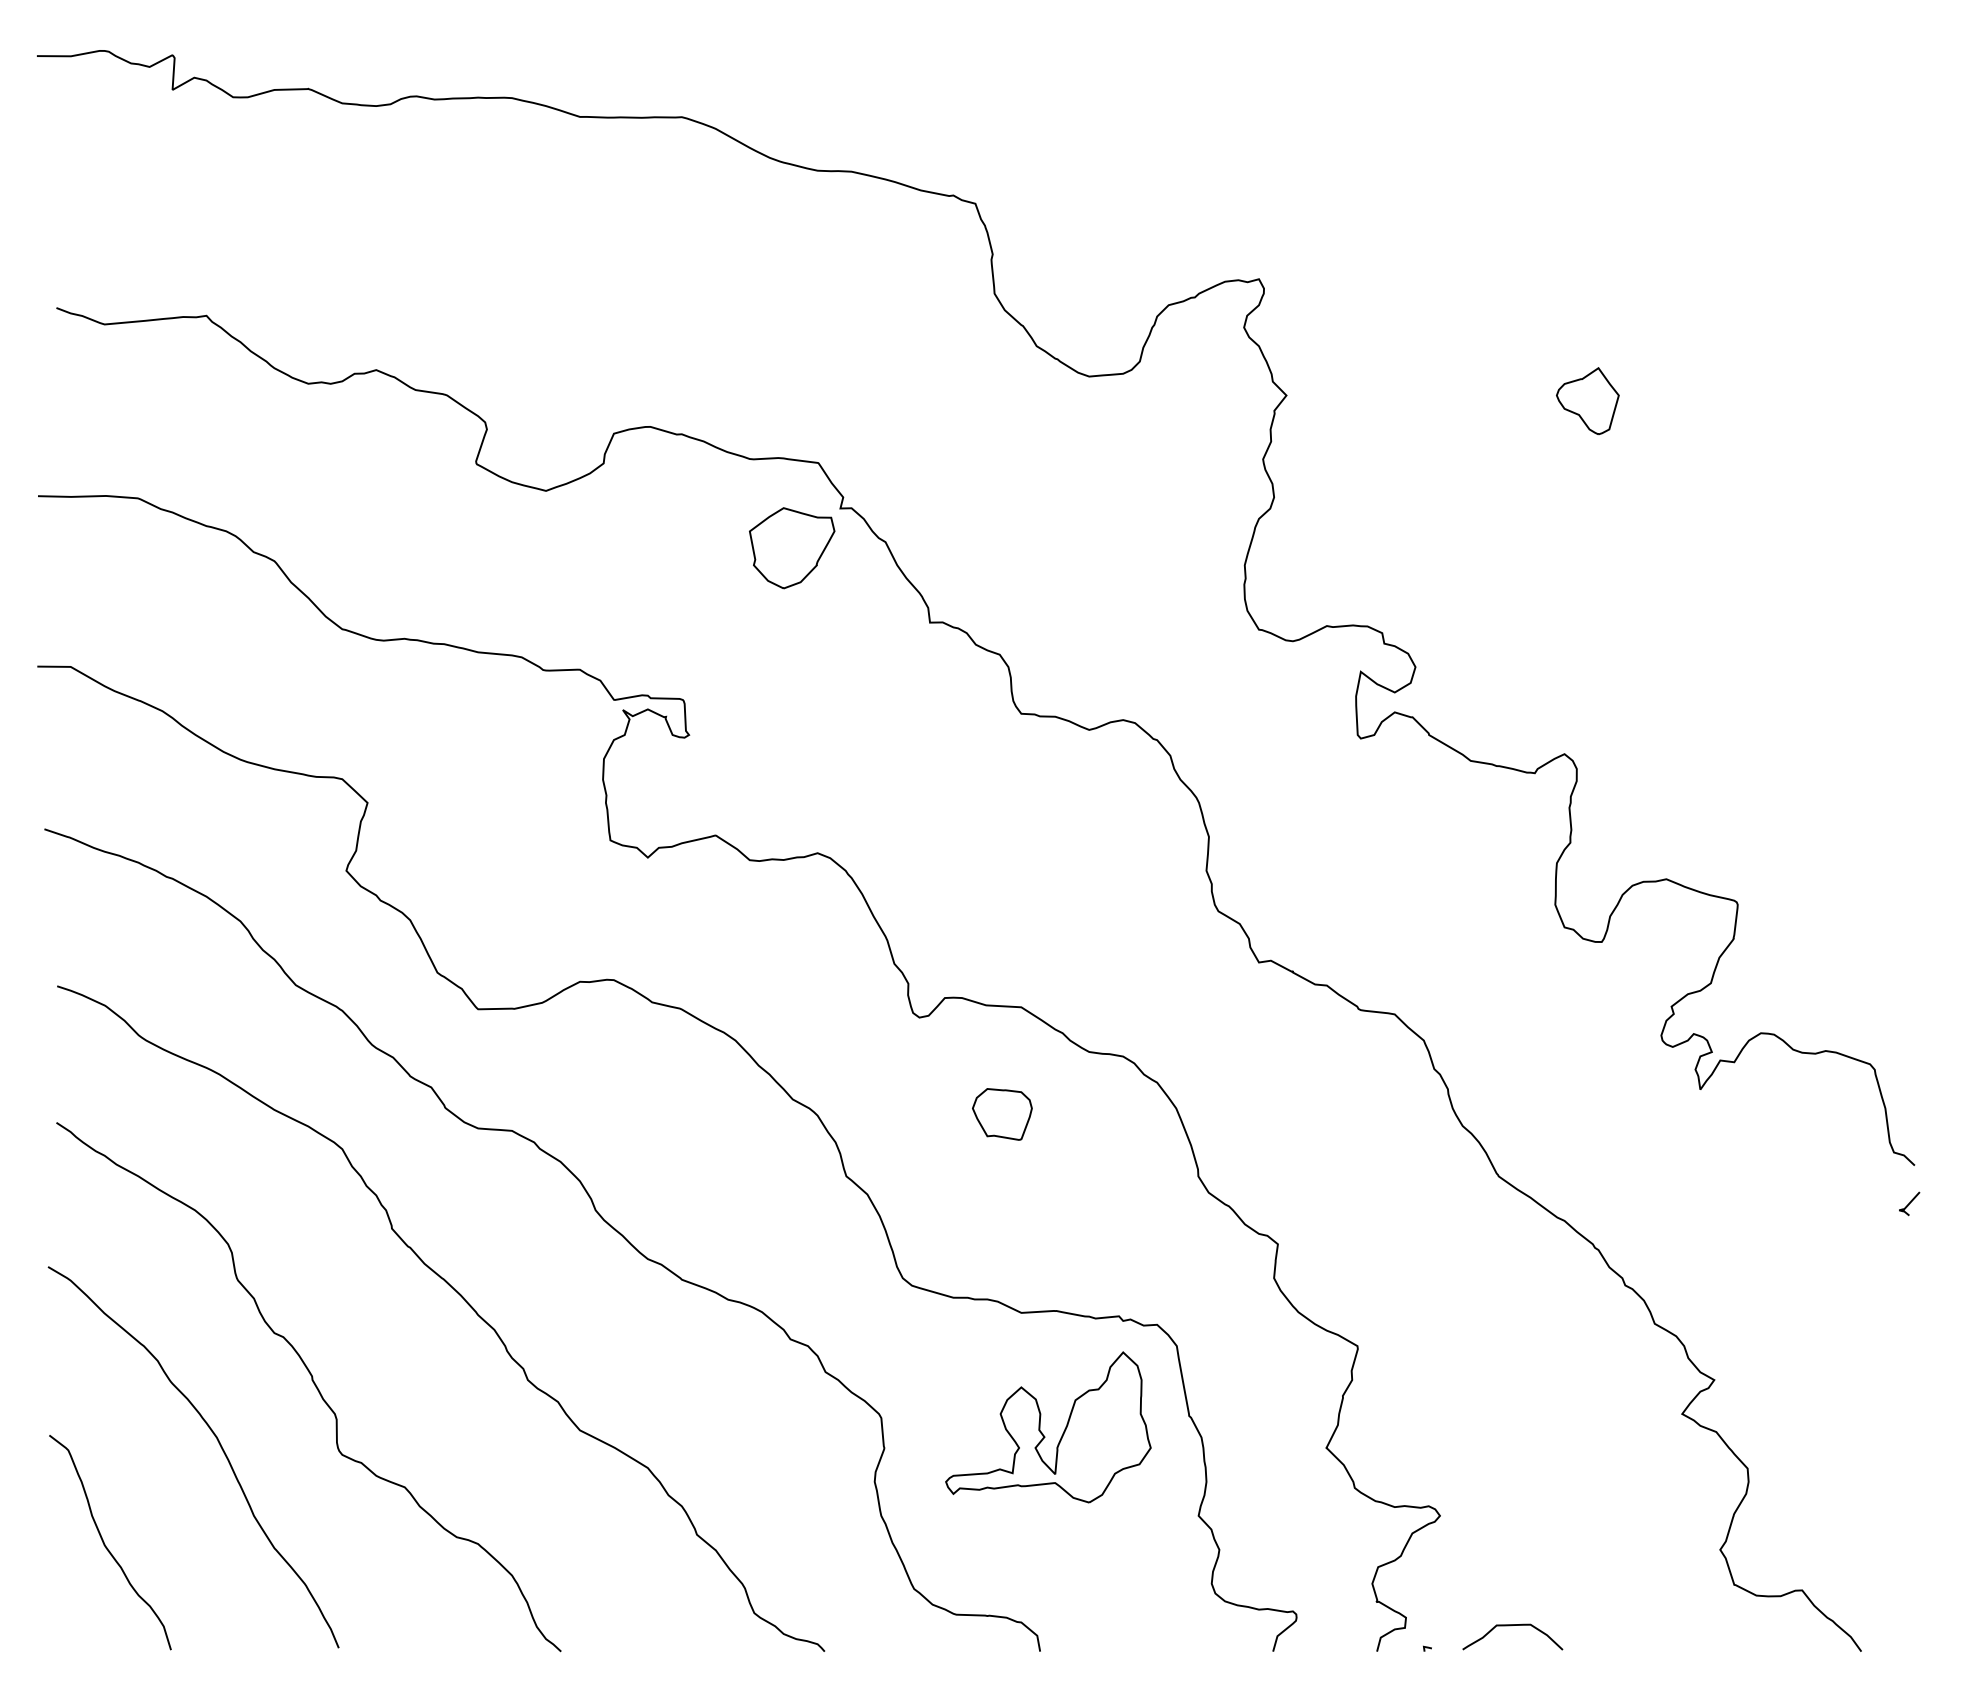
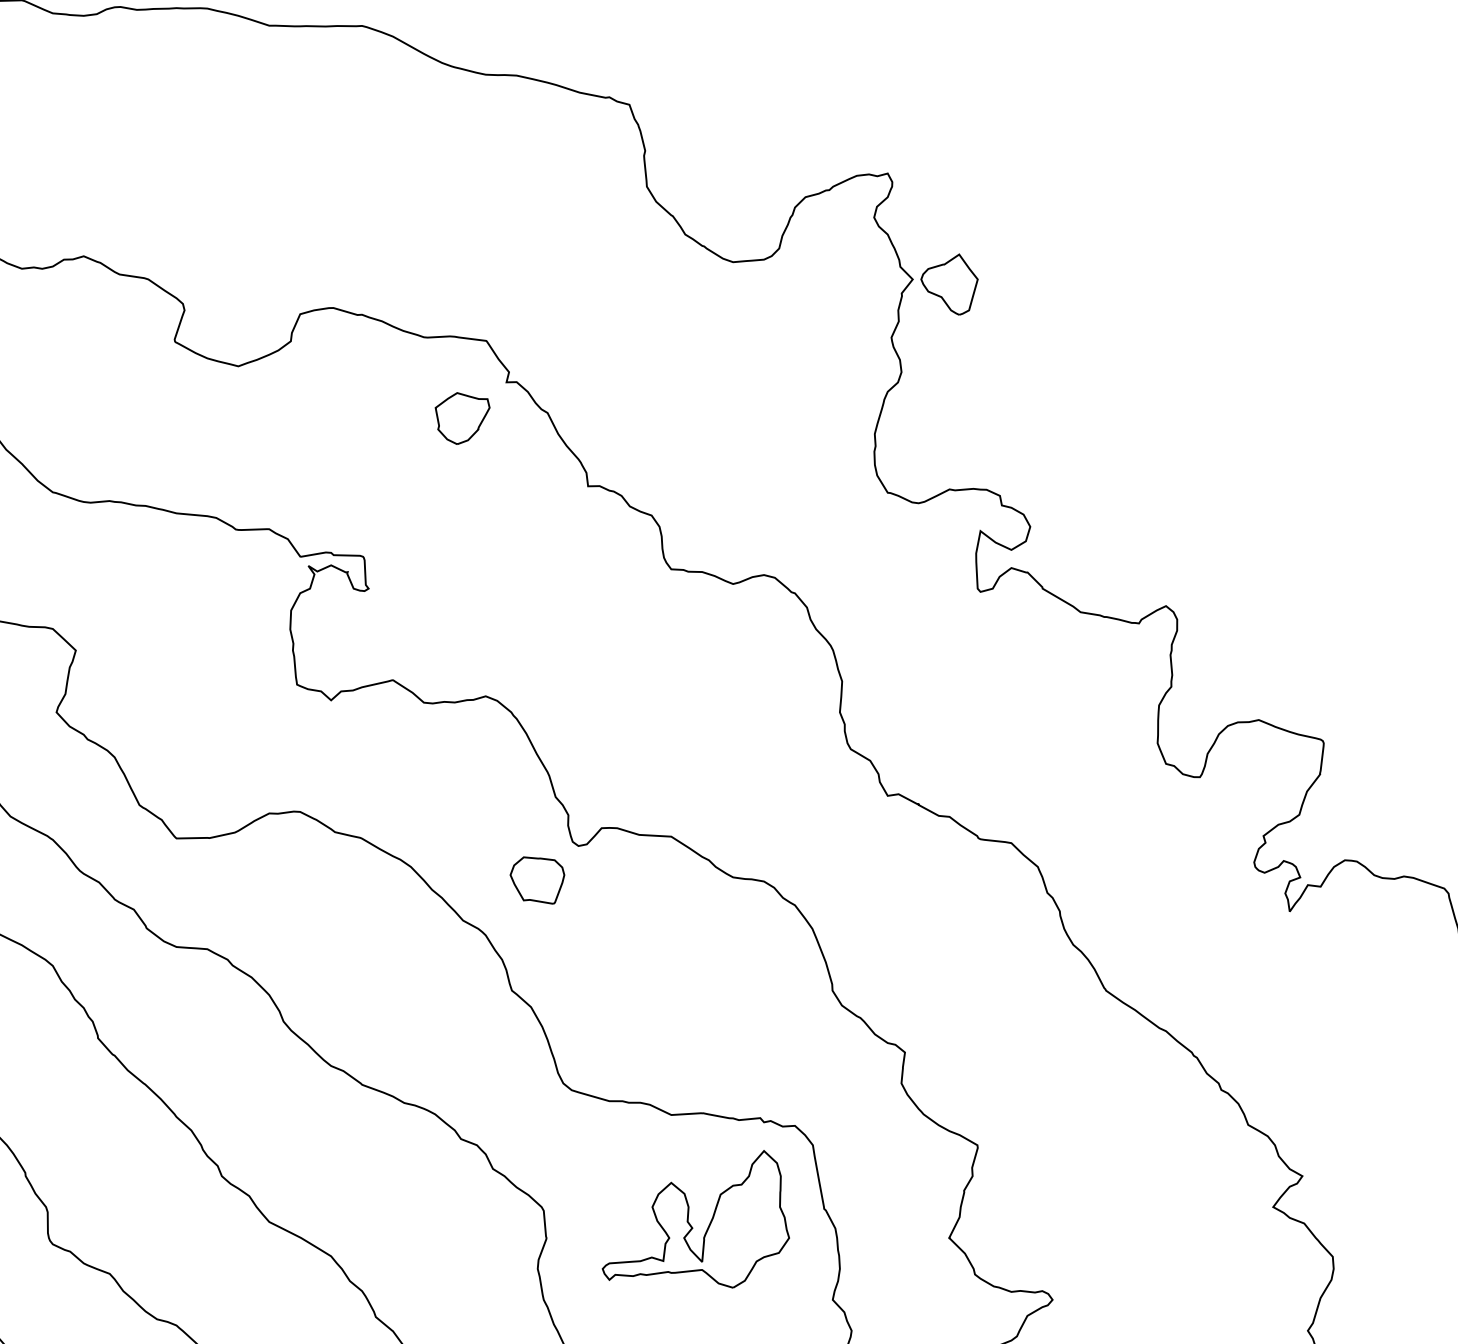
part: (1587, 400) -> (949, 283), moved
part: (792, 548) -> (462, 418), size x0.7
part: (1002, 1114) -> (537, 880), moved

